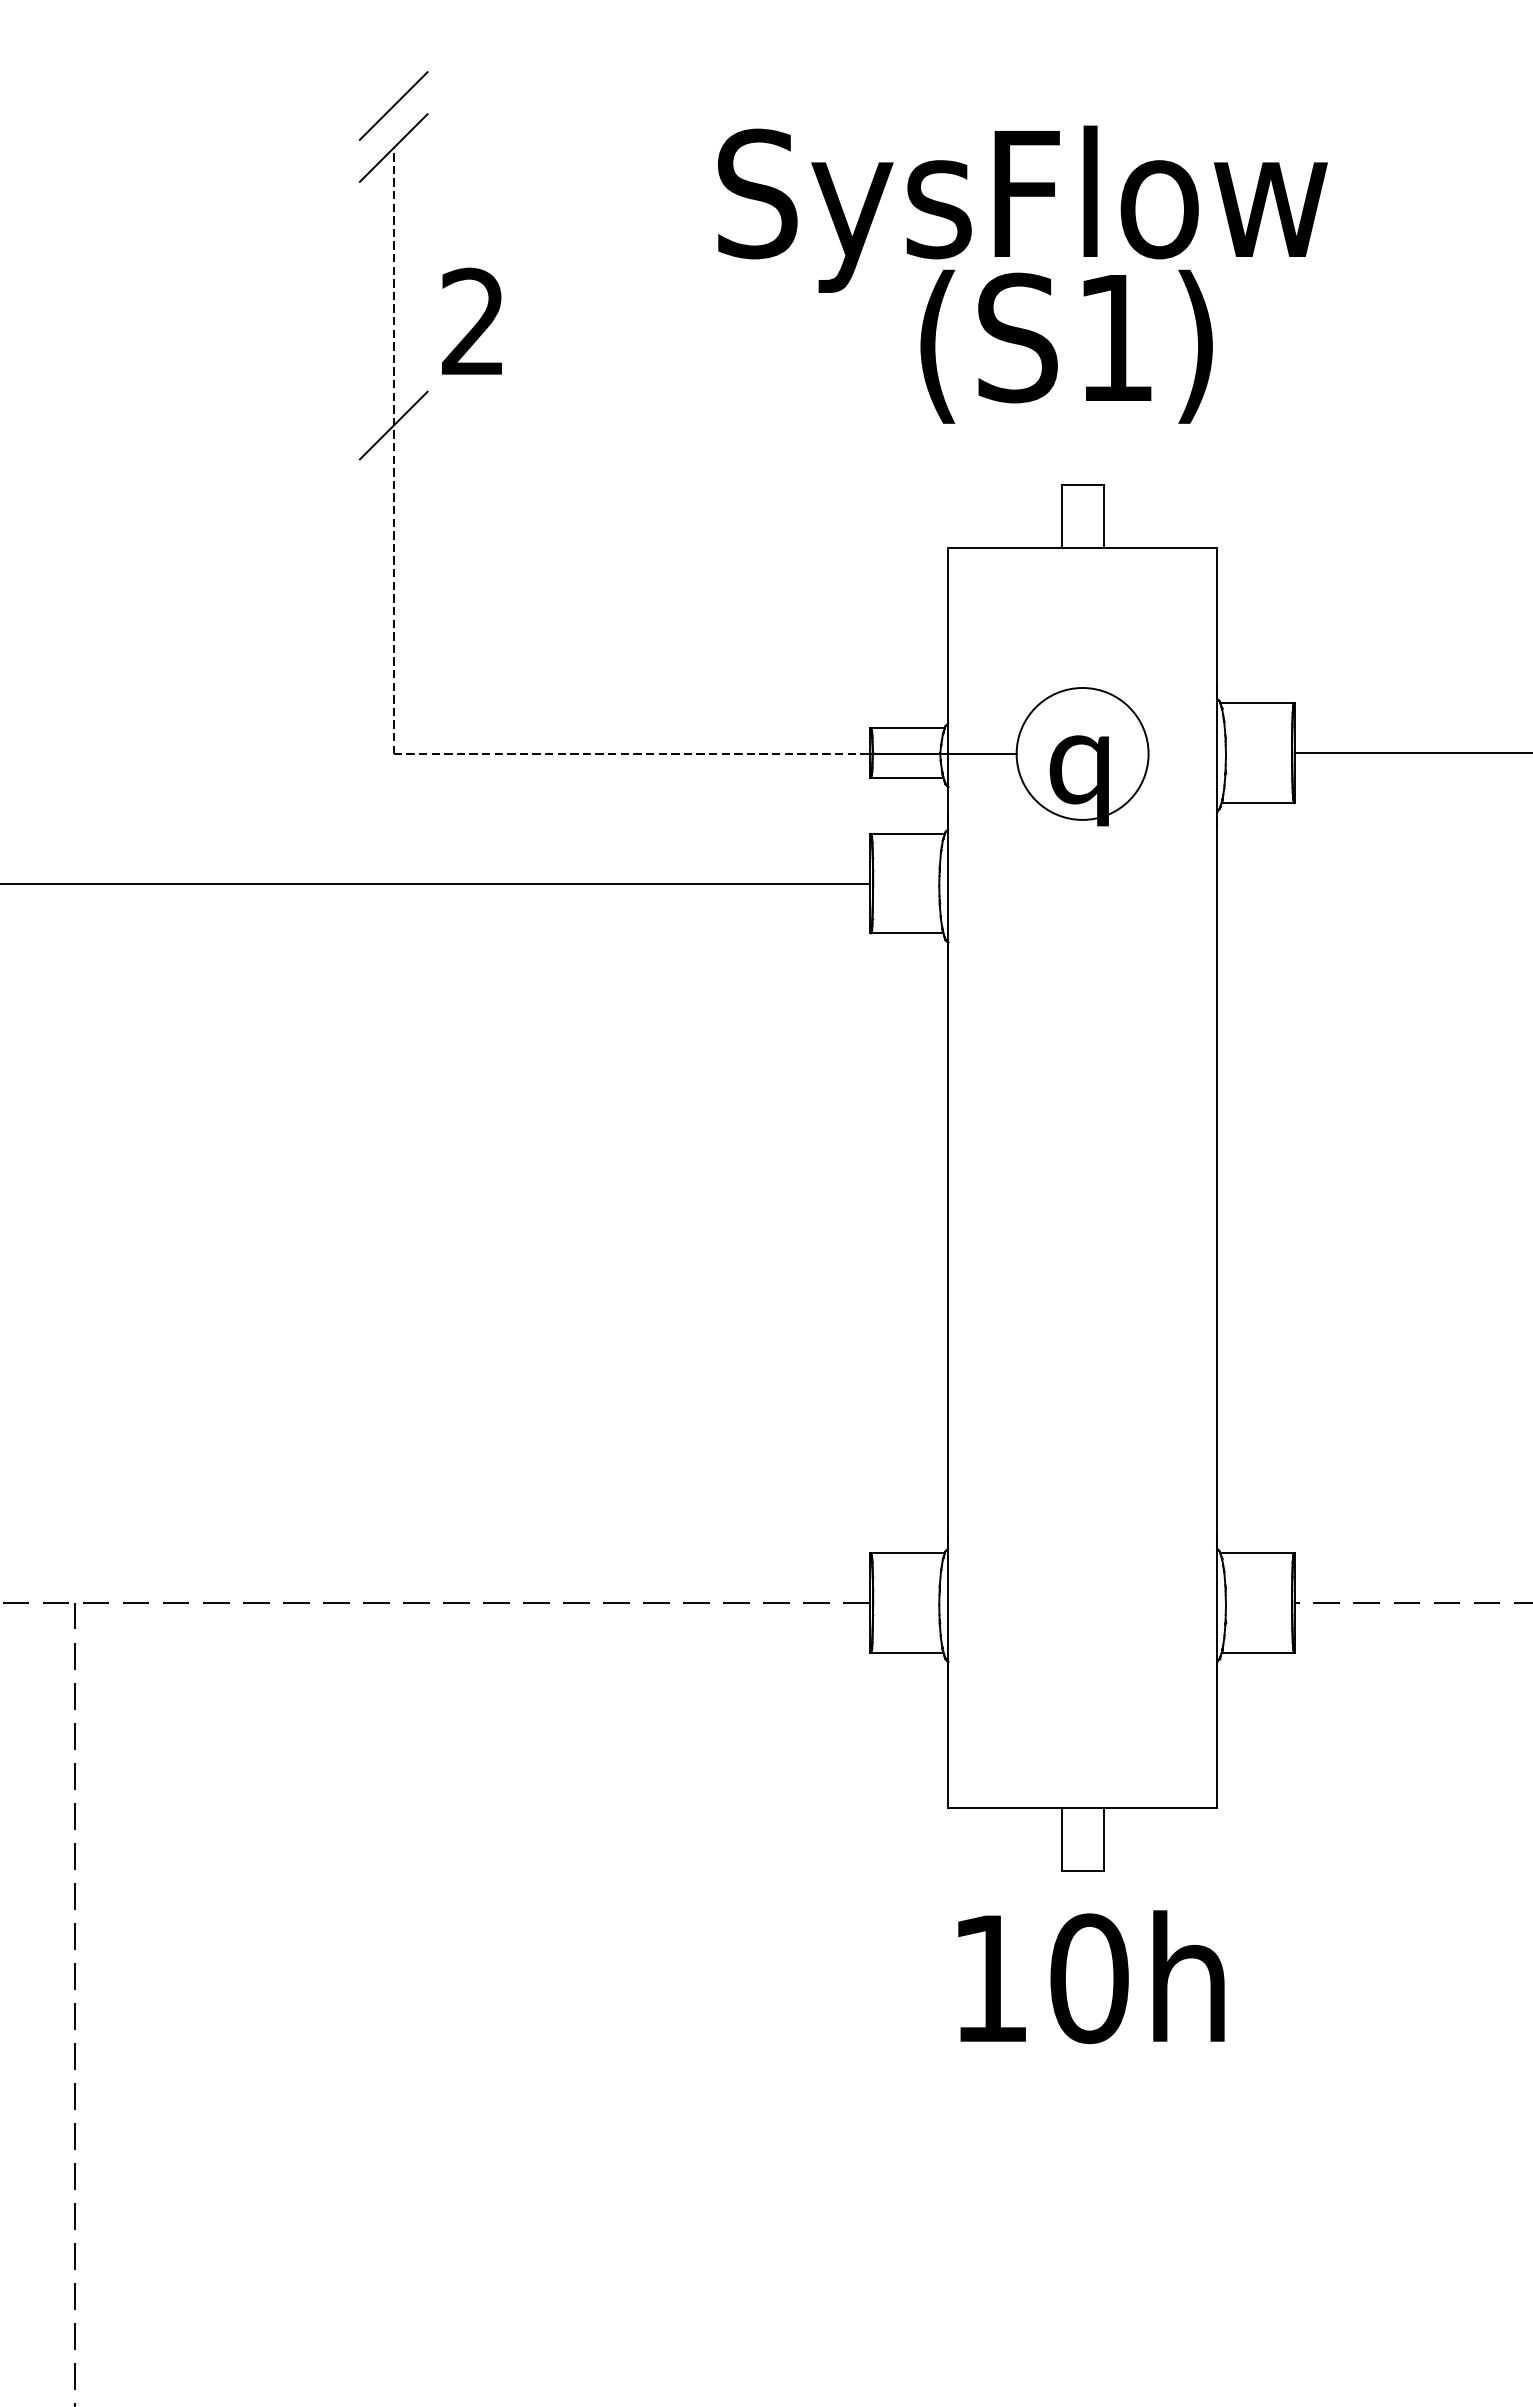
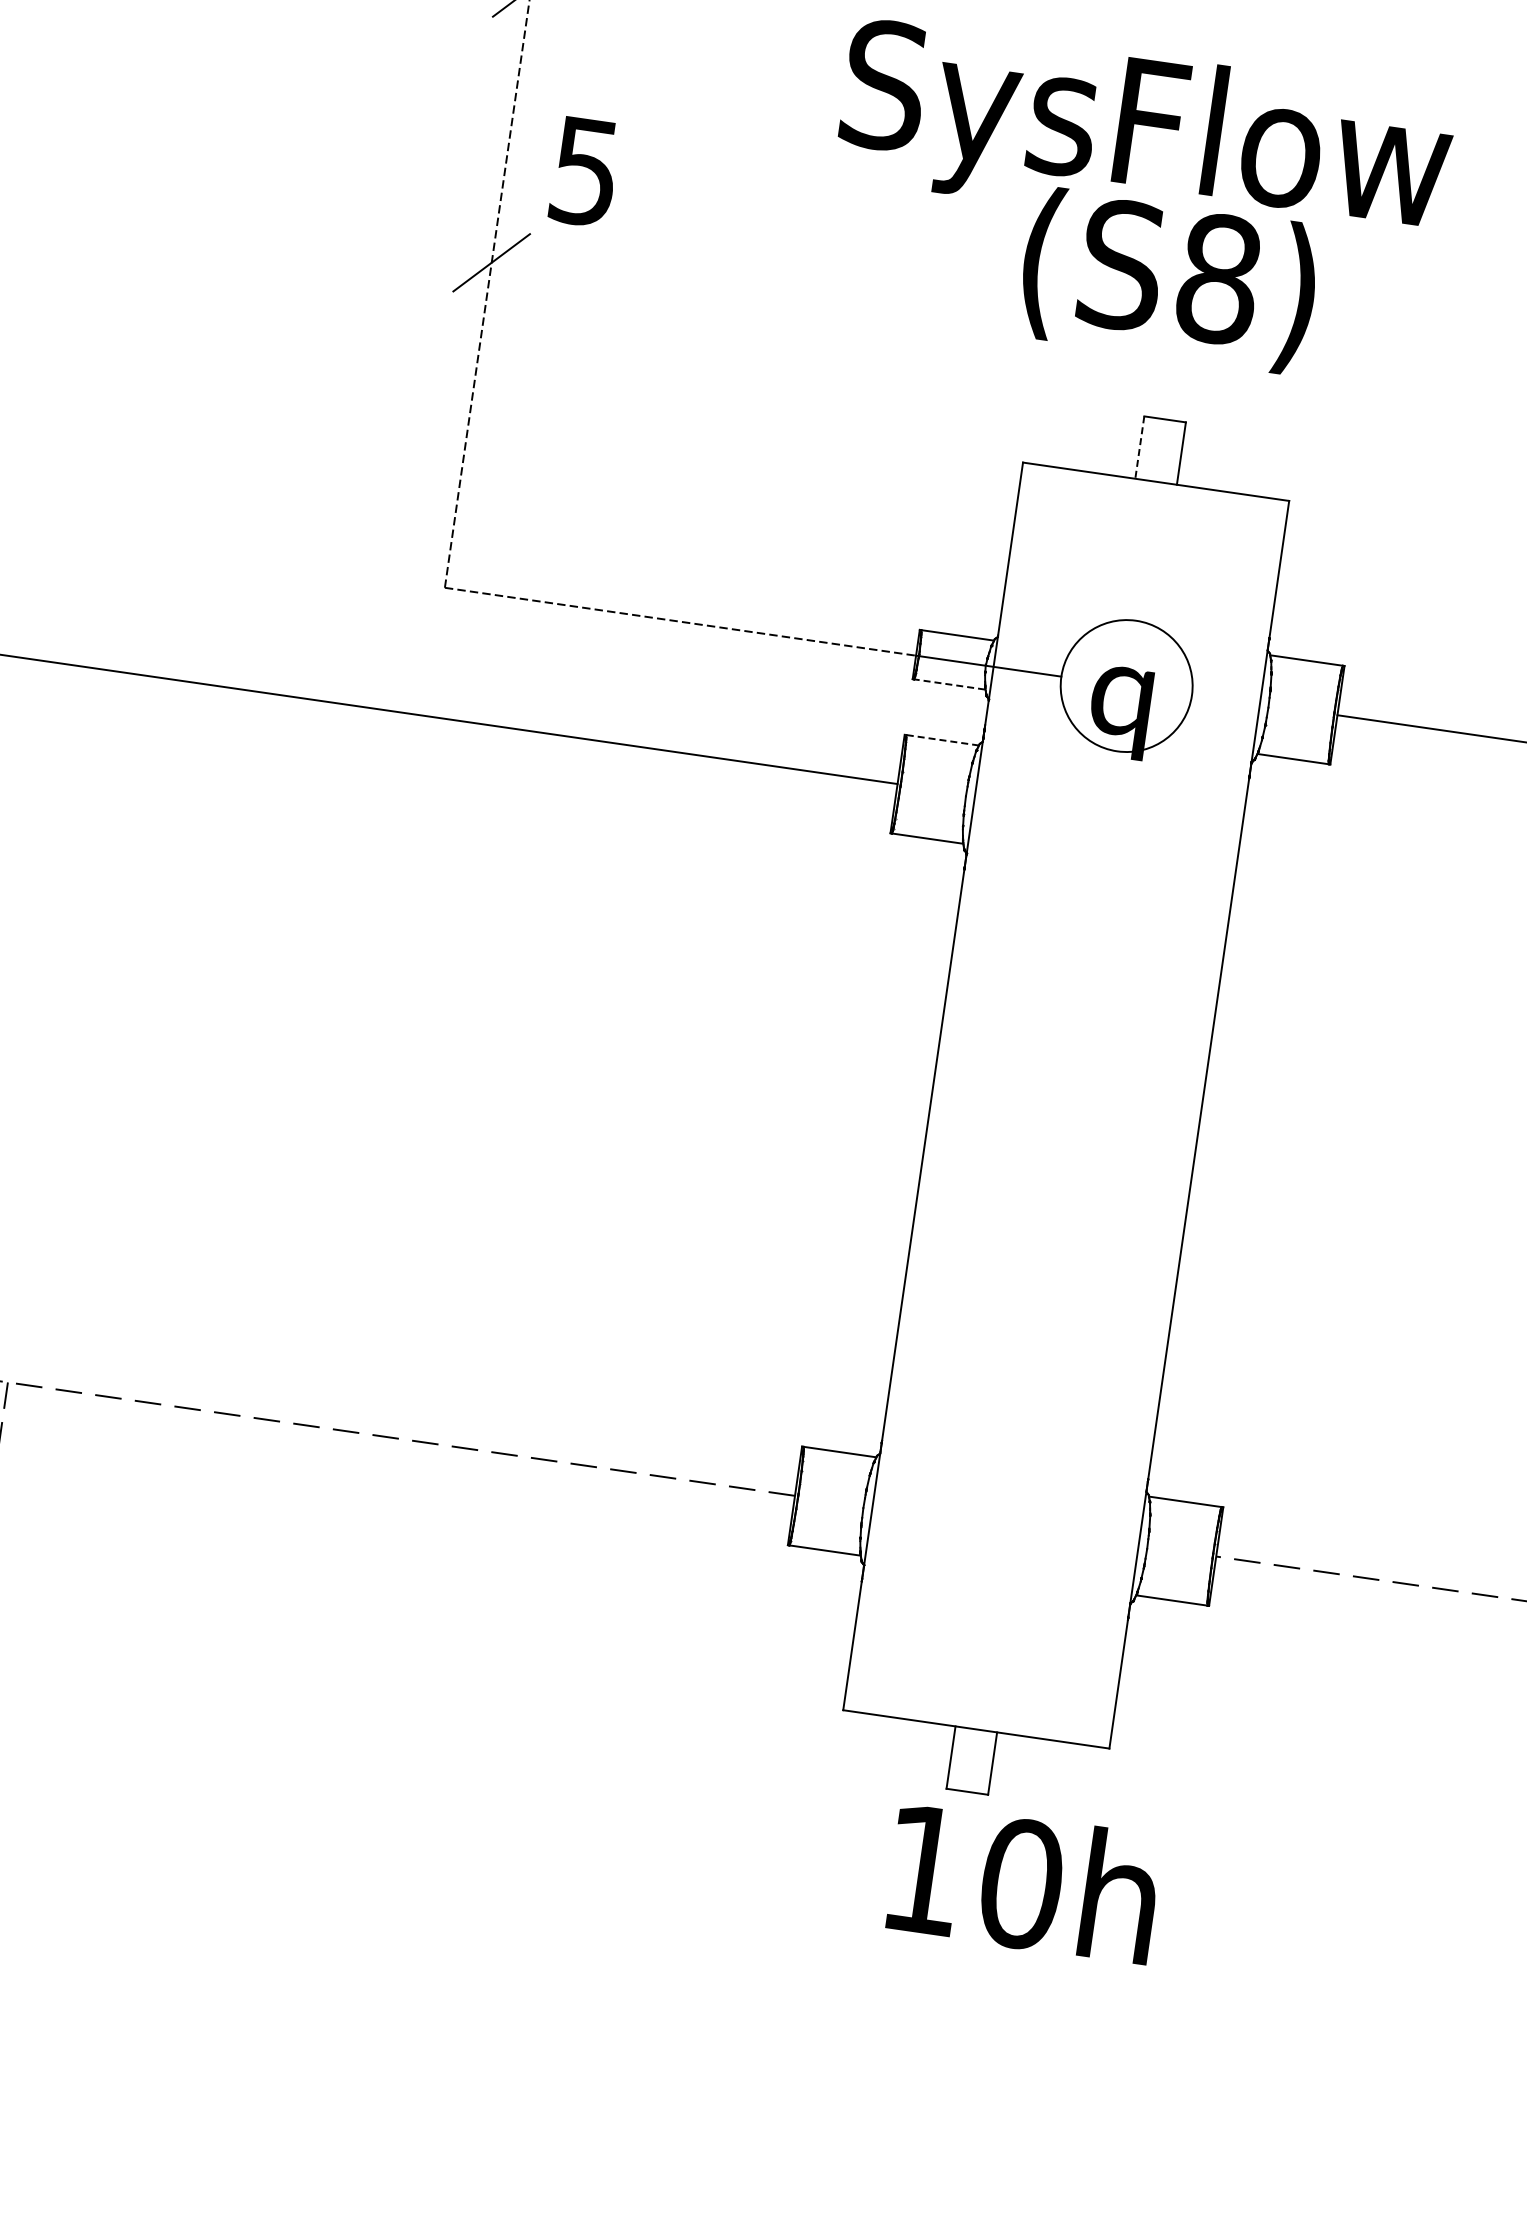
text: (472, 321) -> (584, 170), 2 -> 5
text: (1115, 337) -> (1218, 278), (S1) -> (S8)
line: (1061, 516) -> (1139, 448), solid -> dashed
line: (906, 777) -> (949, 684), solid -> dashed
line: (907, 833) -> (942, 739), solid -> dashed
text: (1091, 1977) -> (1023, 1883), moved

